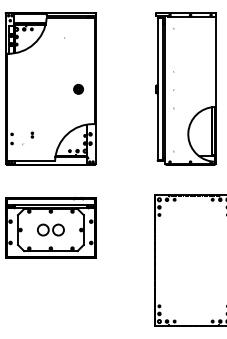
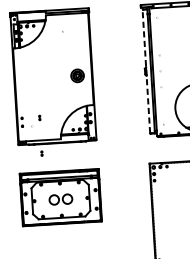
part: (78, 88) -> (77, 74), size x1.6
line: (157, 89) -> (146, 71), solid -> dashed
part: (32, 175) -> (42, 153), added

